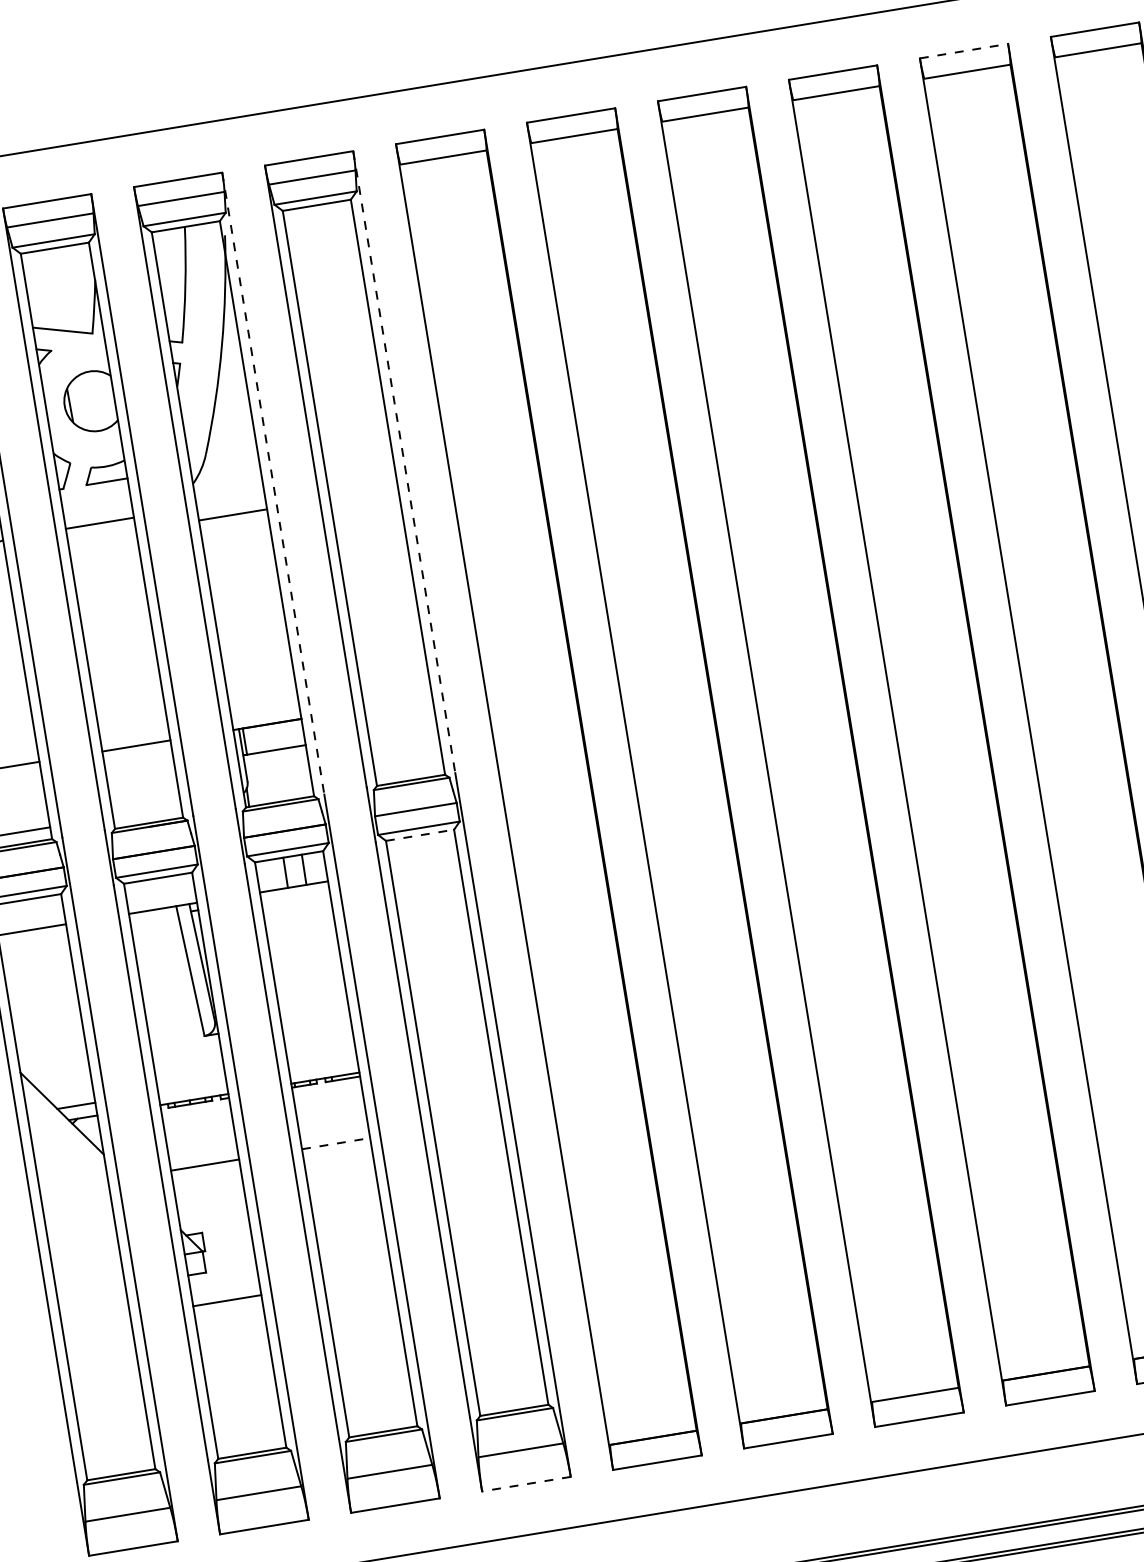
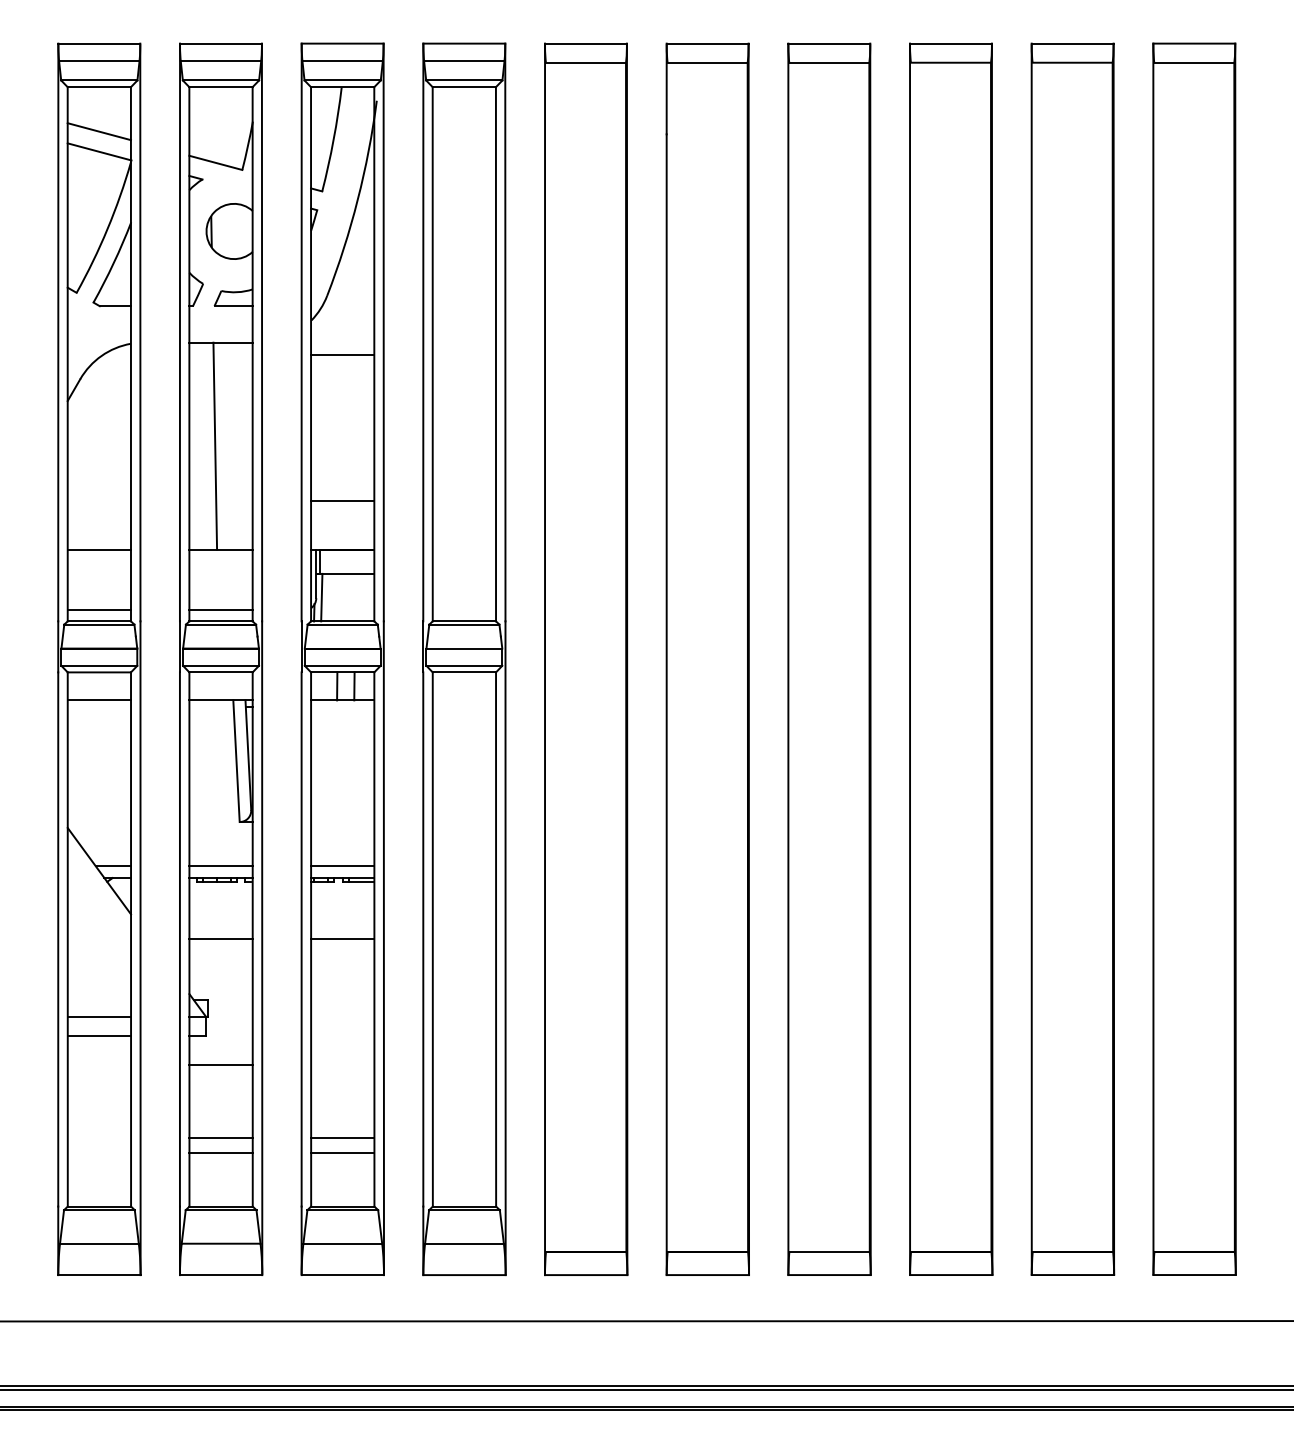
line: (963, 51) -> (1072, 43), dashed -> solid
line: (404, 462) -> (505, 332), dashed -> solid
line: (273, 483) -> (383, 332), dashed -> solid
line: (112, 634) -> (215, 445), added
line: (258, 671) -> (342, 500), added
line: (253, 779) -> (321, 597), added
line: (146, 811) -> (220, 610), added
line: (420, 835) -> (464, 672), dashed -> solid
line: (323, 1065) -> (342, 866), added
line: (191, 1087) -> (220, 866), added
line: (335, 1143) -> (342, 938), dashed -> solid
line: (87, 1270) -> (99, 1016), added
line: (91, 1291) -> (99, 1036), added
line: (370, 1357) -> (342, 1137), added
line: (373, 1373) -> (342, 1152), added
line: (239, 1379) -> (220, 1137), added
line: (242, 1395) -> (220, 1152), added
line: (526, 1484) -> (464, 1275), dashed -> solid

